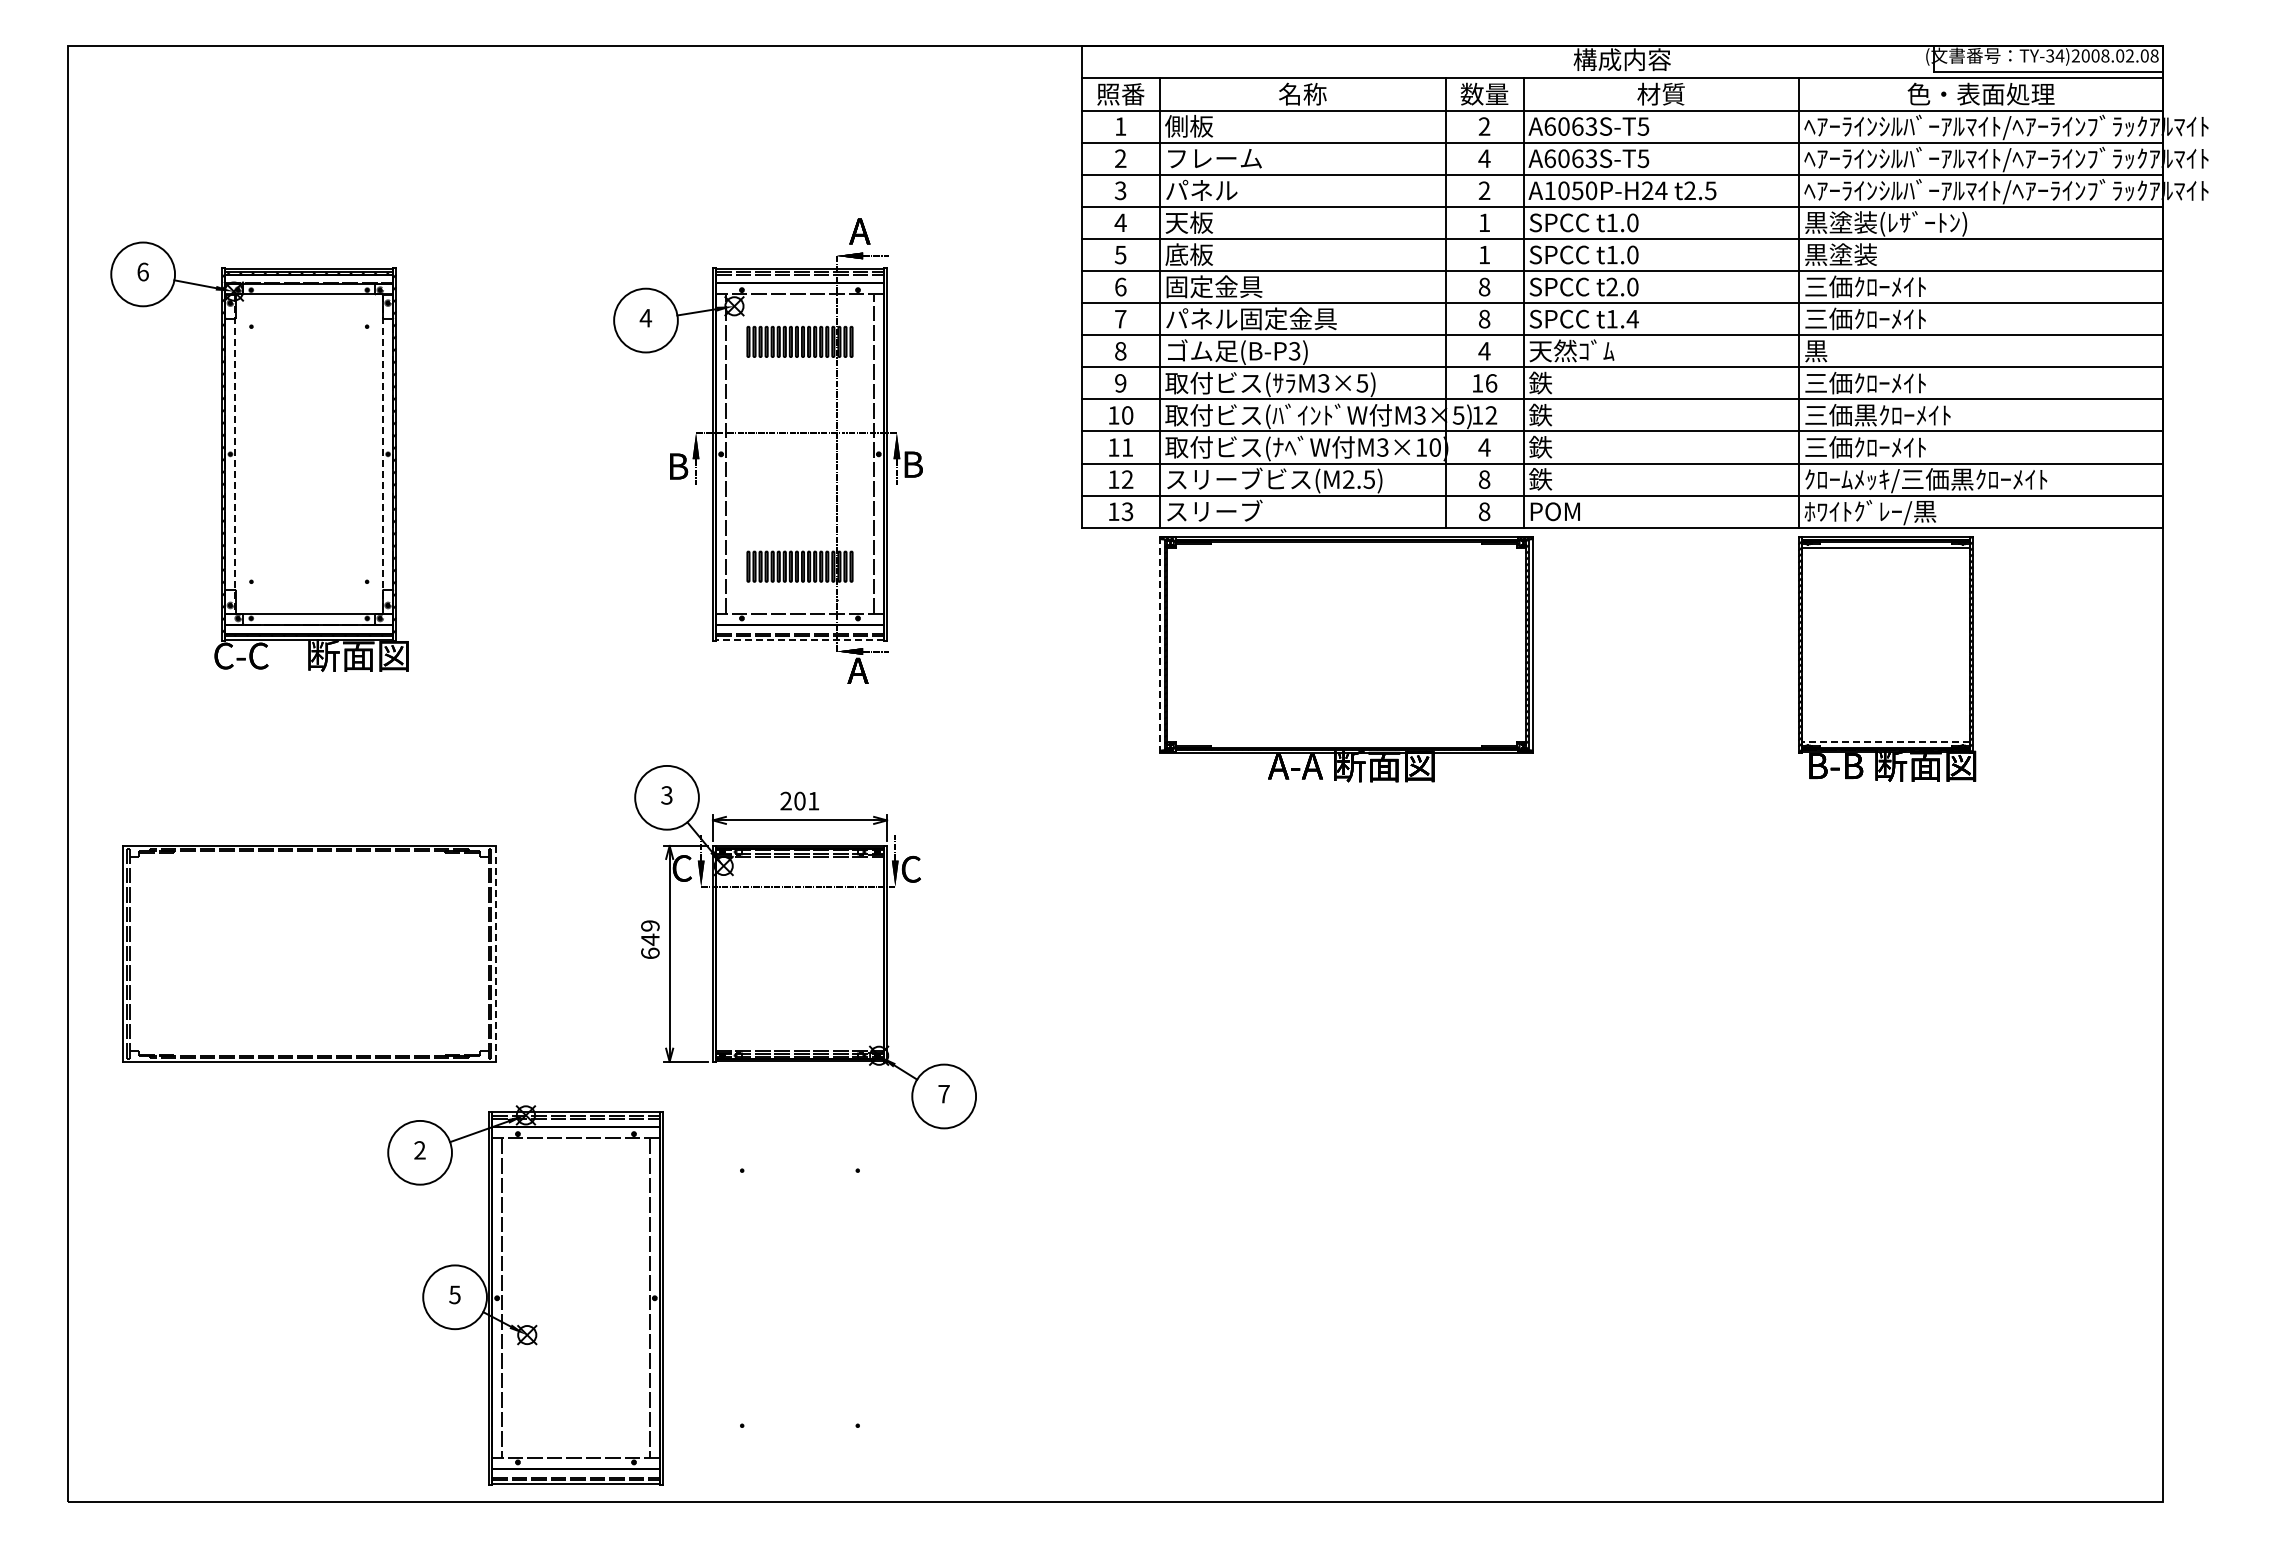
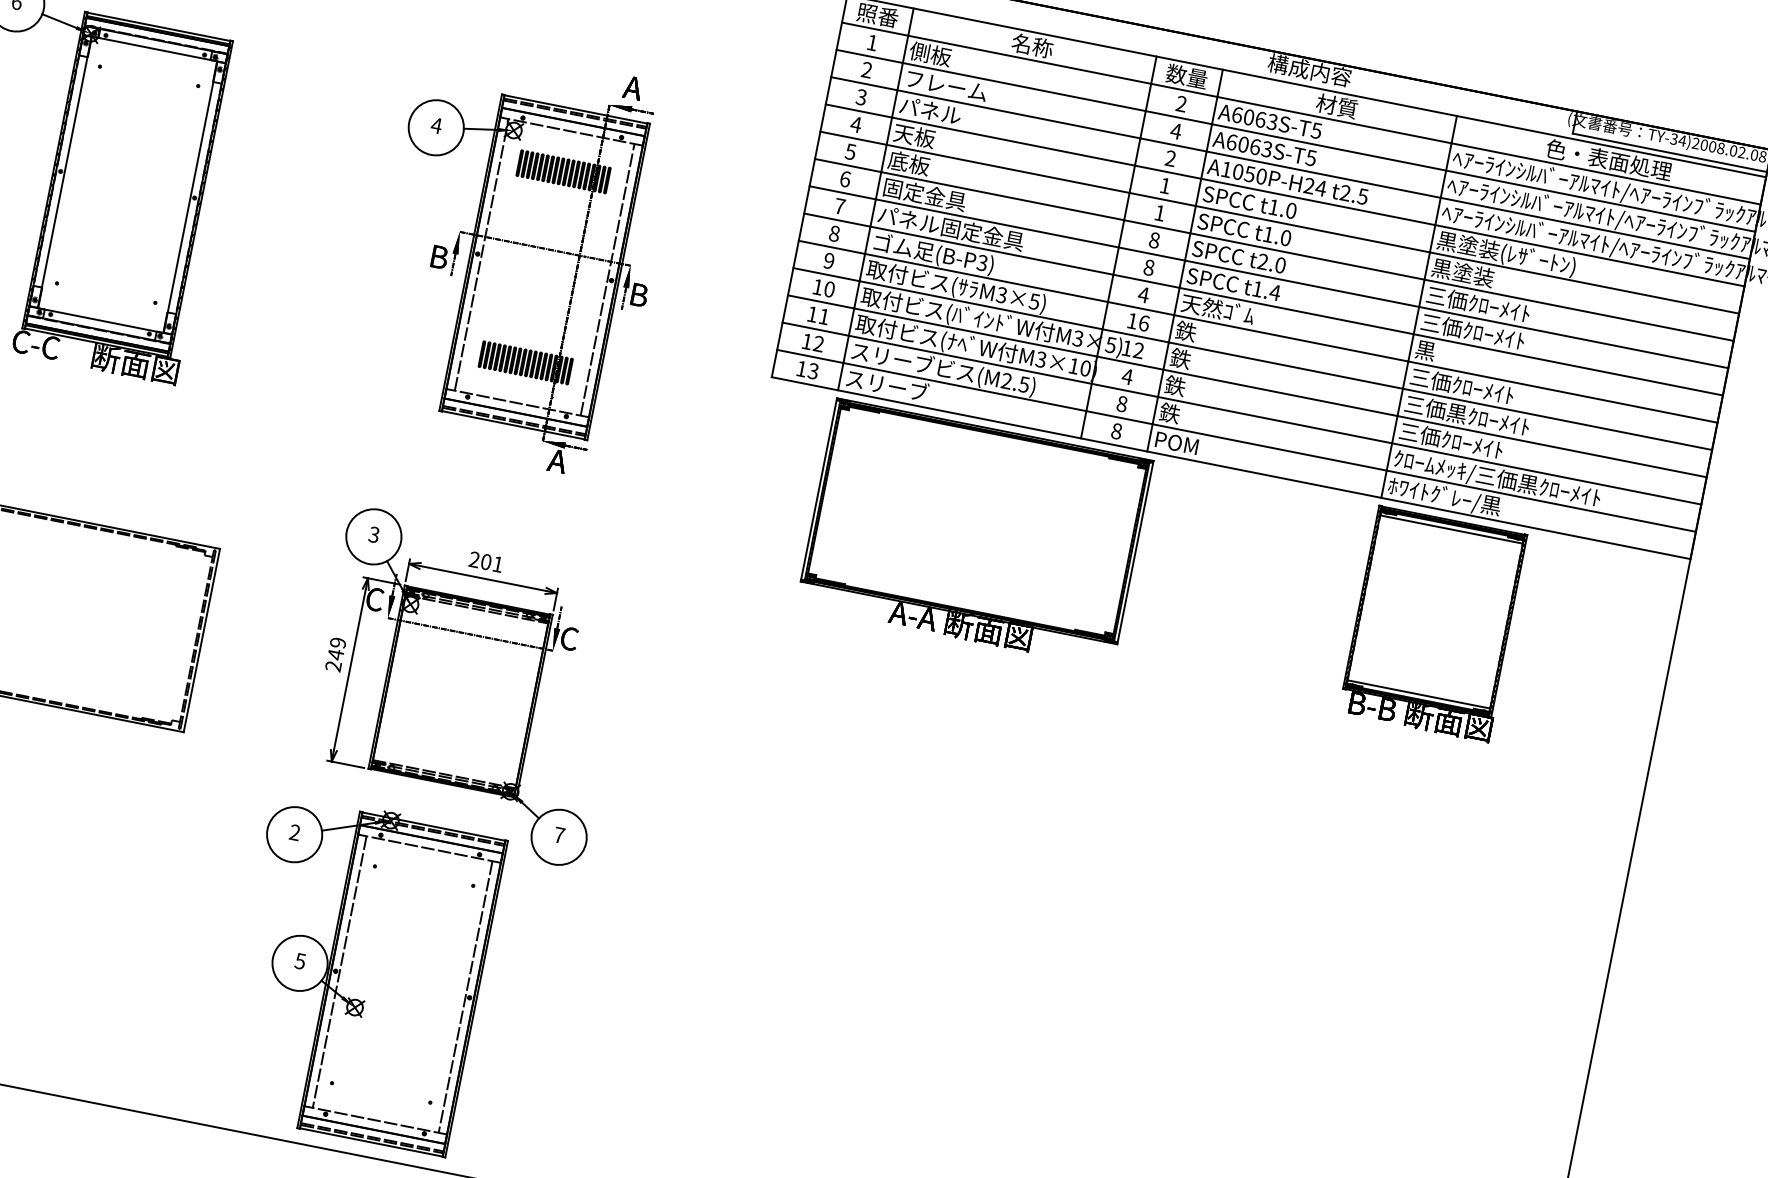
line: (235, 454) -> (64, 172), dashed -> solid
line: (383, 454) -> (190, 197), dashed -> solid
line: (799, 640) -> (512, 425), dashed -> solid
line: (1160, 644) -> (819, 489), dashed -> solid
line: (1885, 741) -> (1418, 694), dashed -> solid
line: (495, 953) -> (201, 640), dashed -> solid
text: (650, 953) -> (333, 666), 649 -> 249
part: (525, 1295) -> (360, 973), moved

